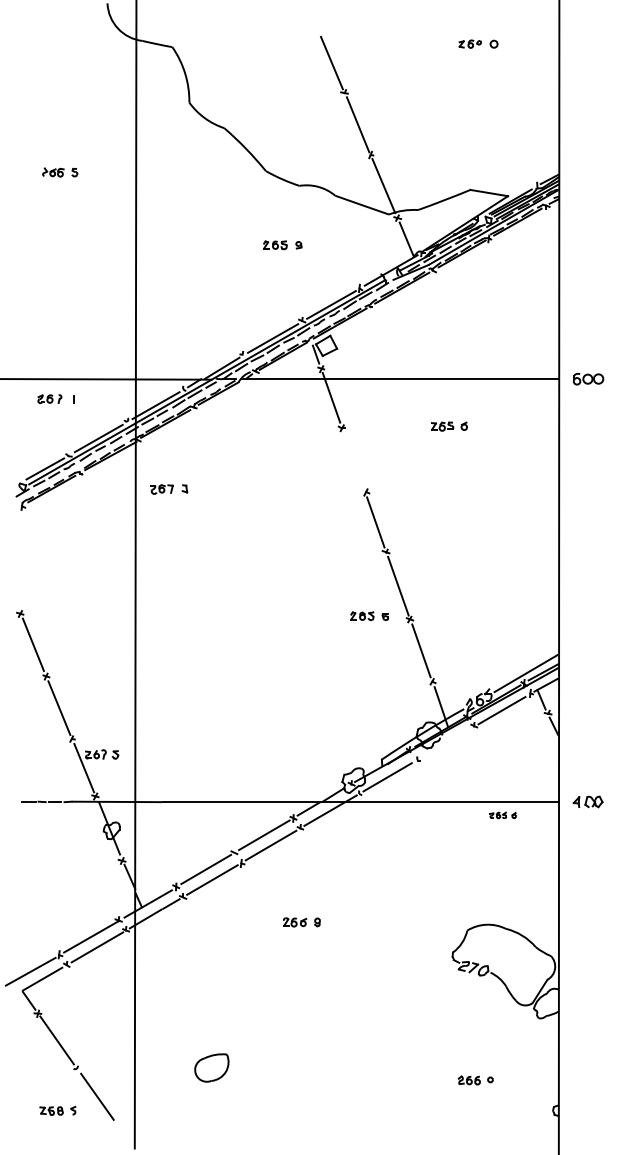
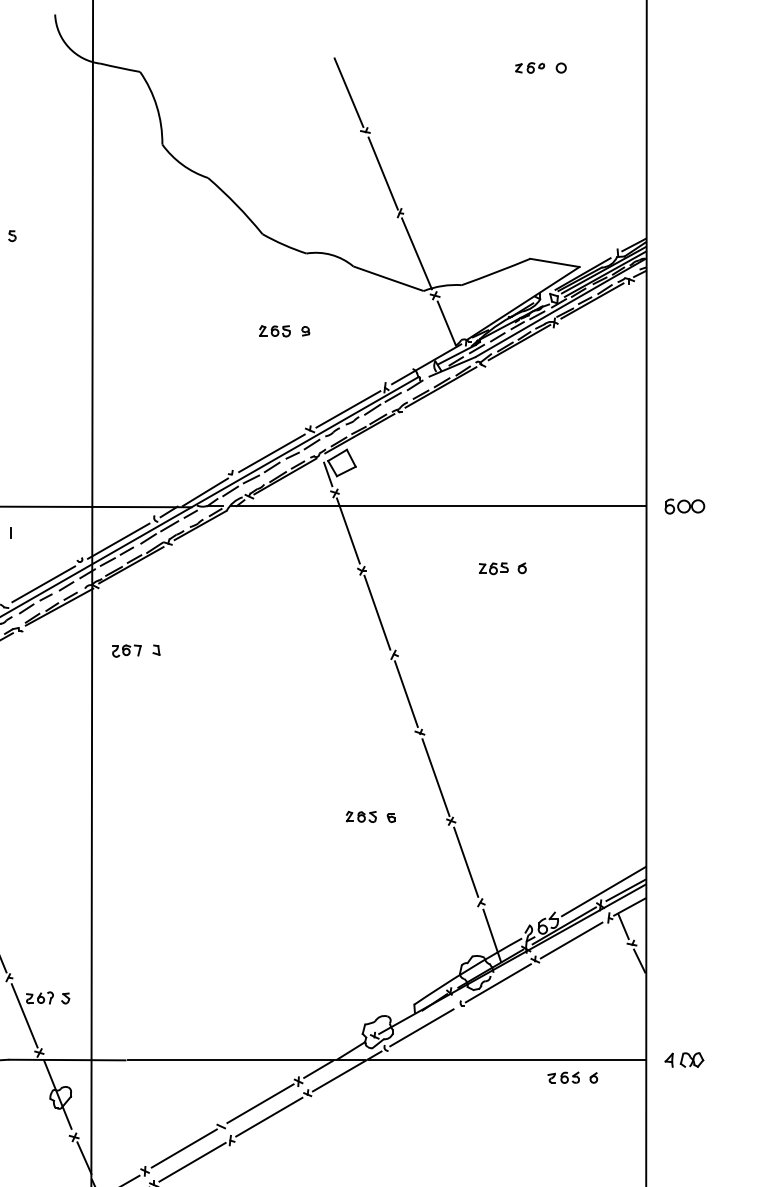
line: (353, 460) -> (377, 613), added
part: (369, 616) -> (370, 817), moved
line: (445, 742) -> (497, 982), added
part: (502, 815) -> (572, 1077), size x1.43

